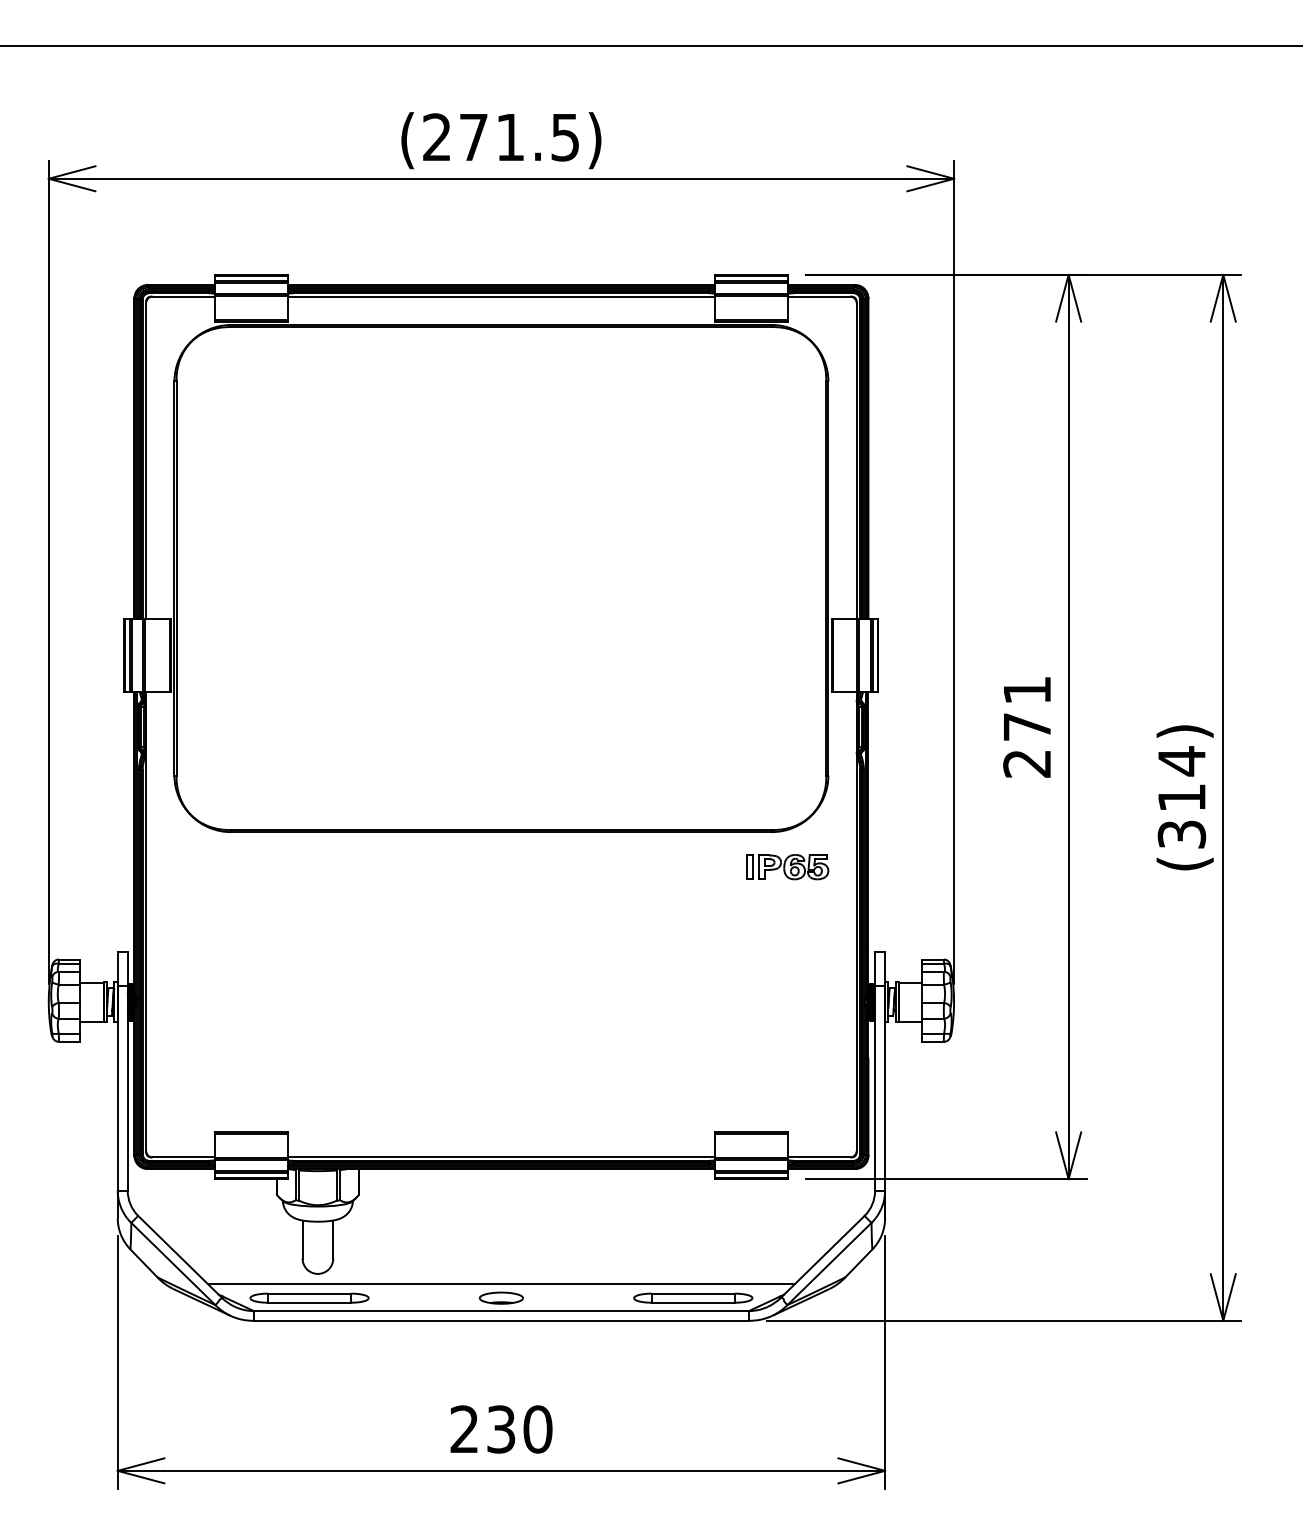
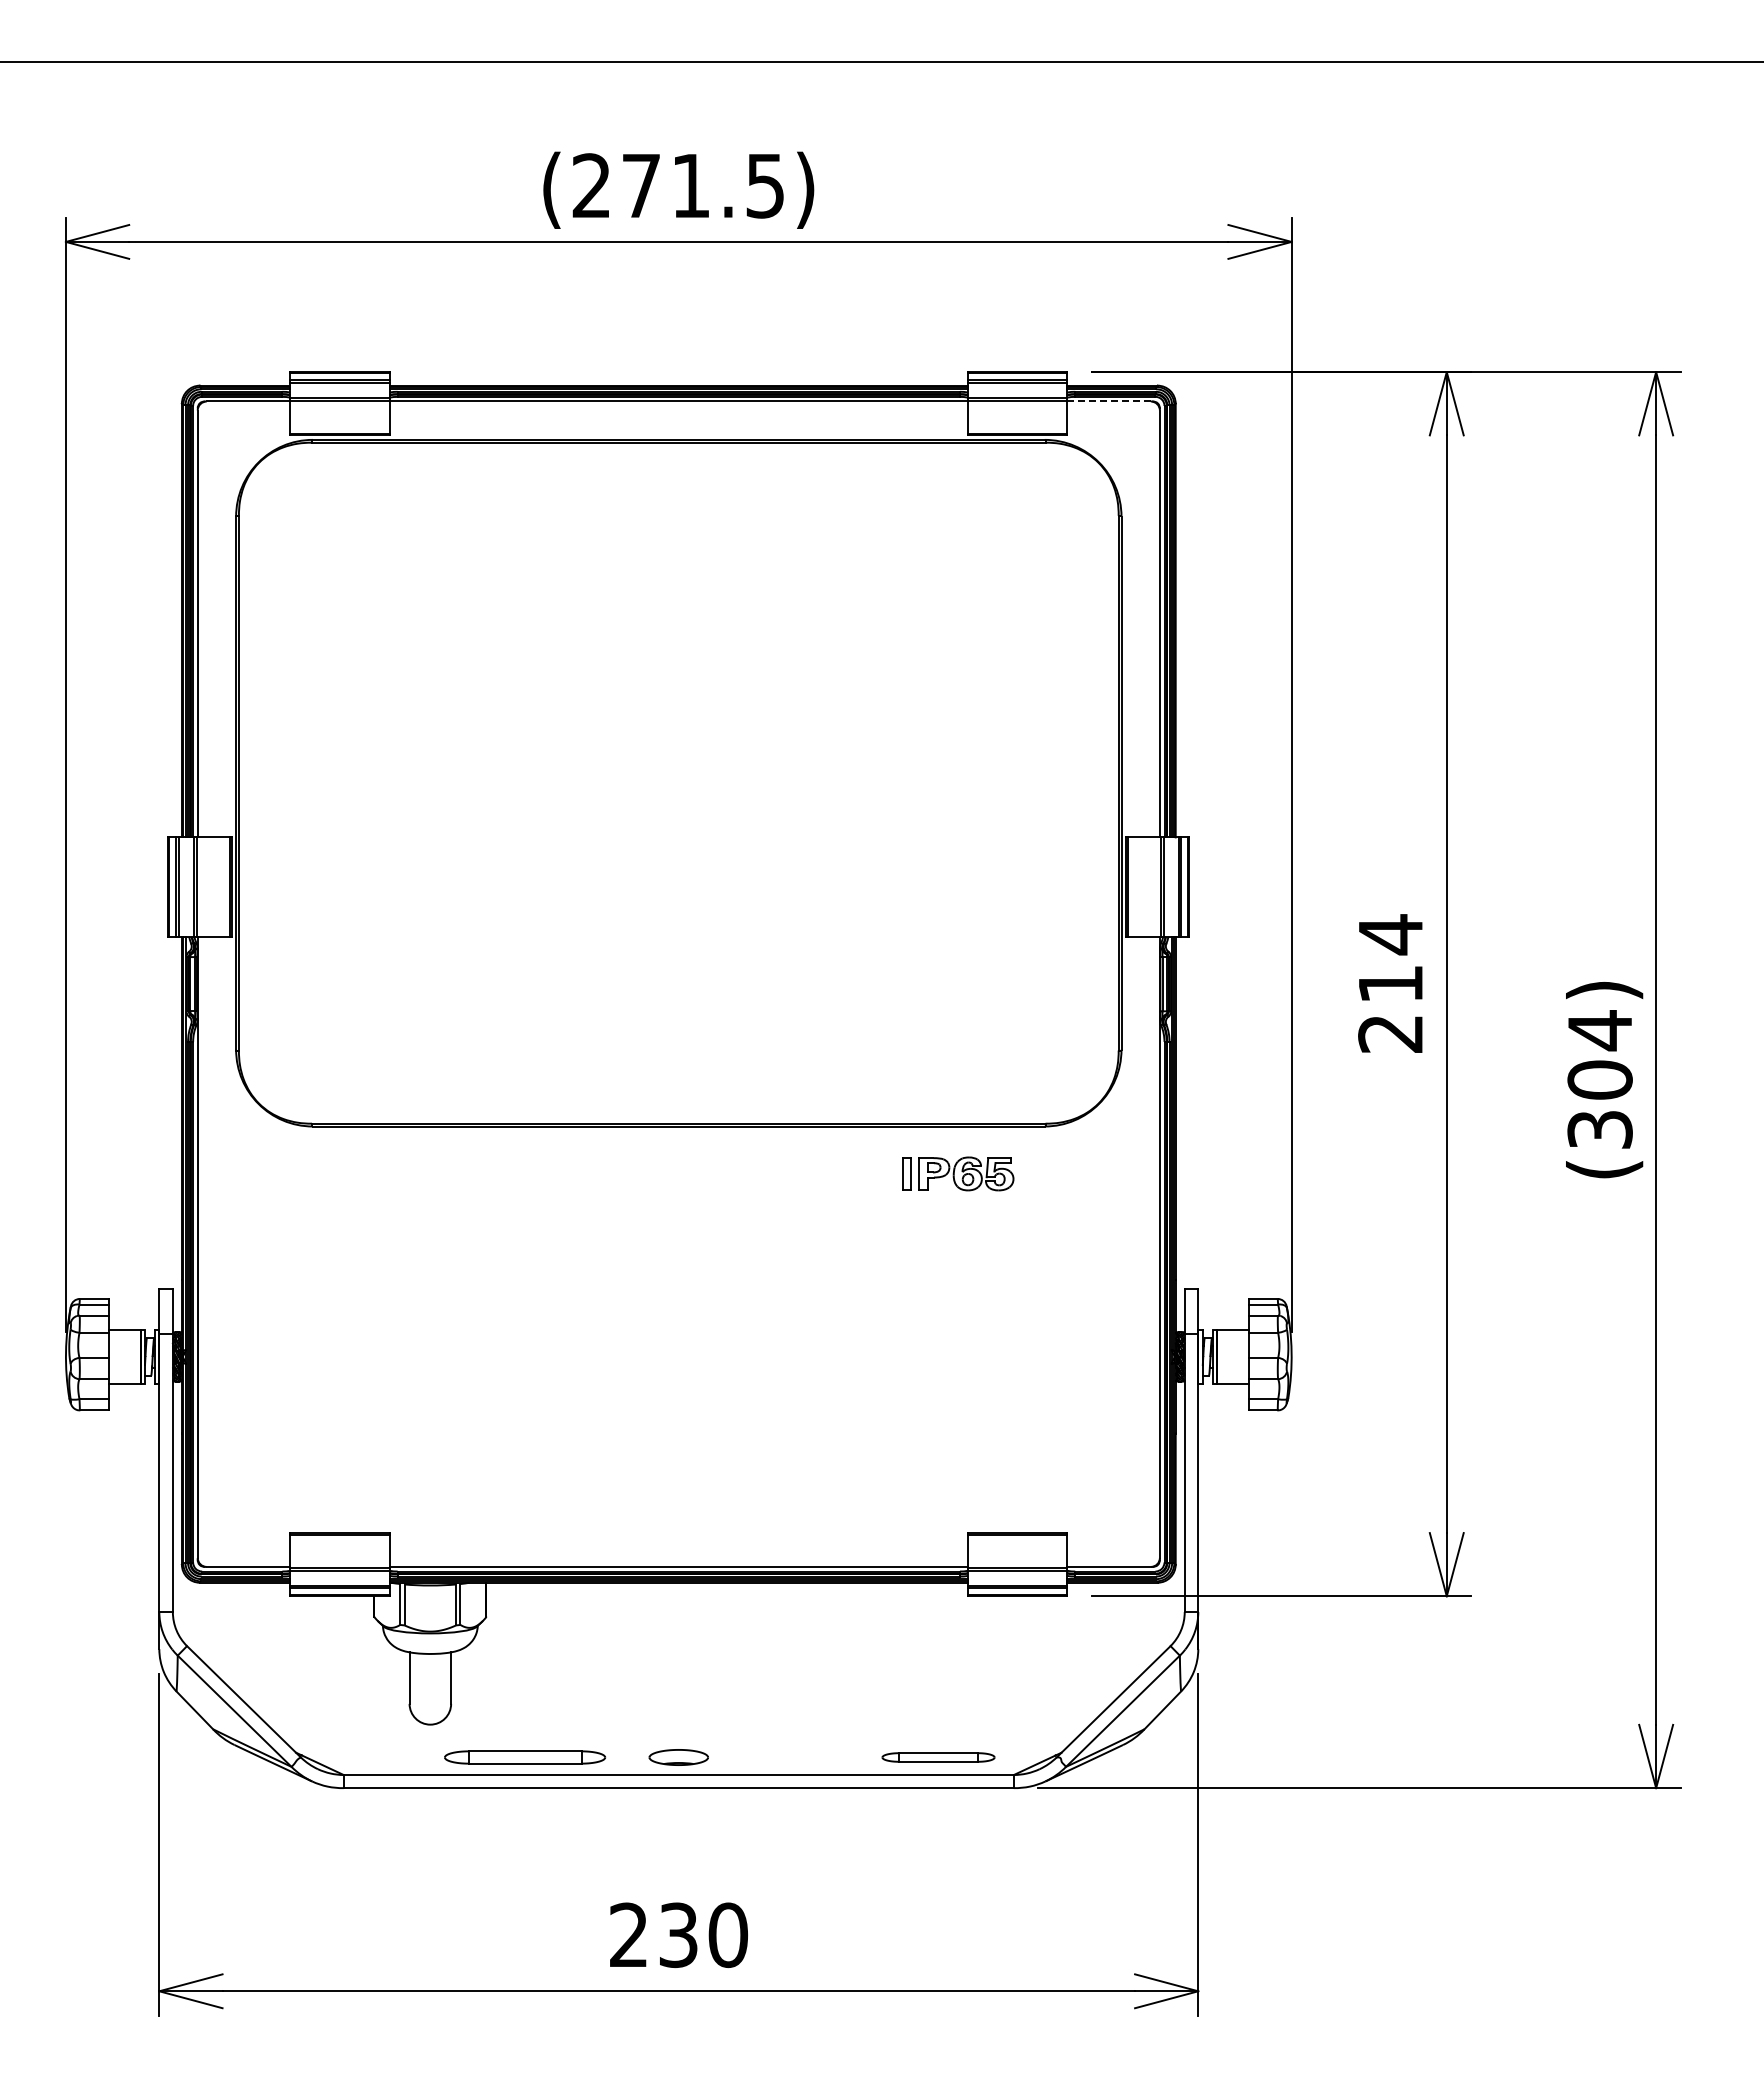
line: (819, 296) -> (1109, 401), solid -> dashed
text: (1027, 708) -> (1390, 958), 271 -> 214
text: (1181, 797) -> (1599, 1079), (314) -> (304)
part: (787, 866) -> (958, 1173), moved
line: (501, 1284) -> (678, 1738), removed
part: (309, 1298) -> (525, 1757), moved
part: (693, 1298) -> (938, 1757), size x0.7

